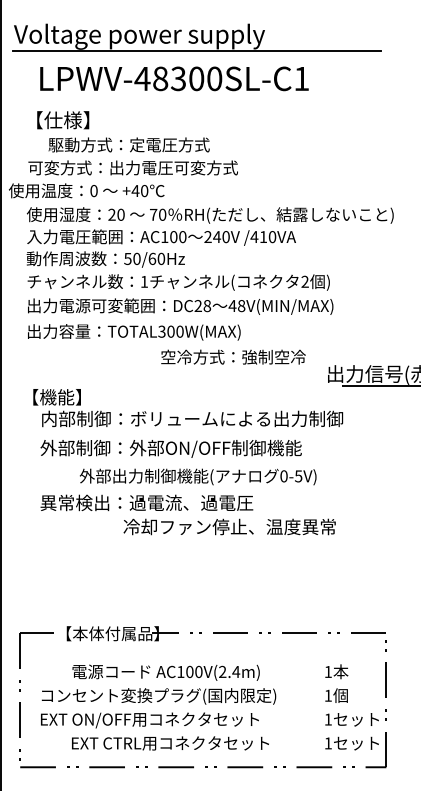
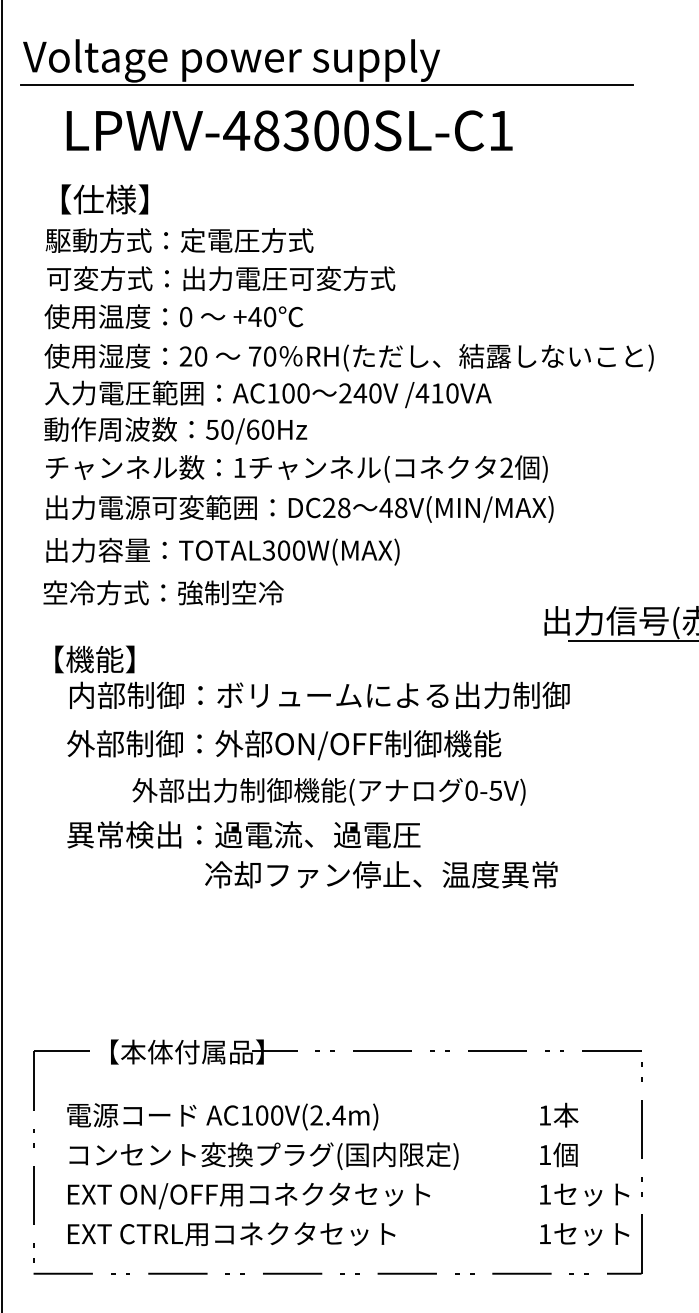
text: (128, 144) -> (178, 239), moved
text: (86, 190) -> (173, 316), moved
text: (233, 356) -> (163, 591), moved
text: (165, 672) -> (221, 1116), moved
text: (170, 743) -> (231, 1234), moved

